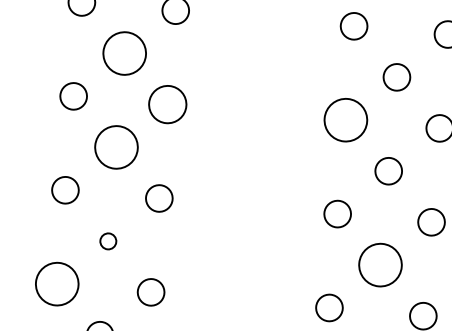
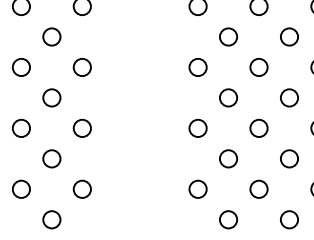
circle: (124, 52) -> (51, 36), size x0.62
circle: (166, 104) -> (81, 67), size x0.71
circle: (344, 120) -> (197, 67), size x0.62
circle: (115, 146) -> (51, 97), size x0.62
circle: (107, 240) -> (51, 158), size x1.67
circle: (380, 264) -> (228, 158), size x0.62
circle: (57, 282) -> (21, 188), size x0.62

